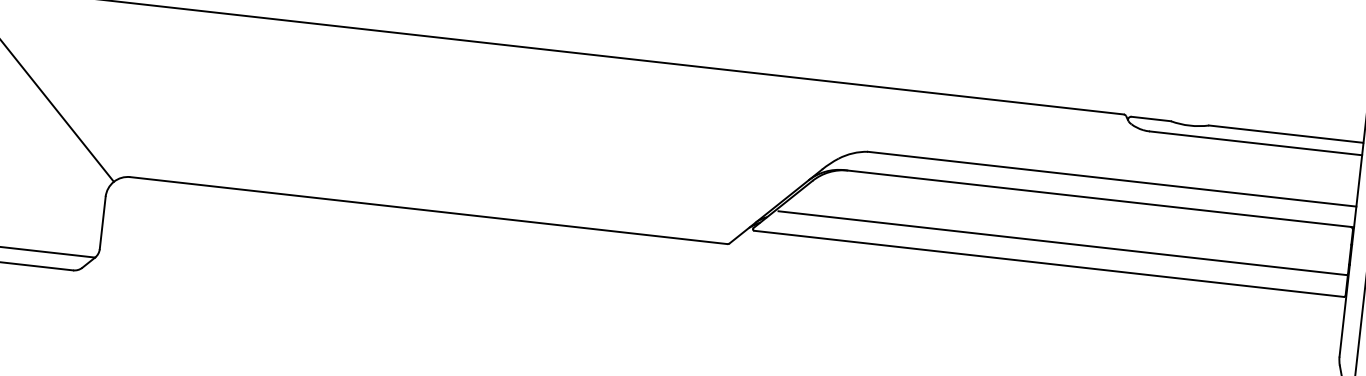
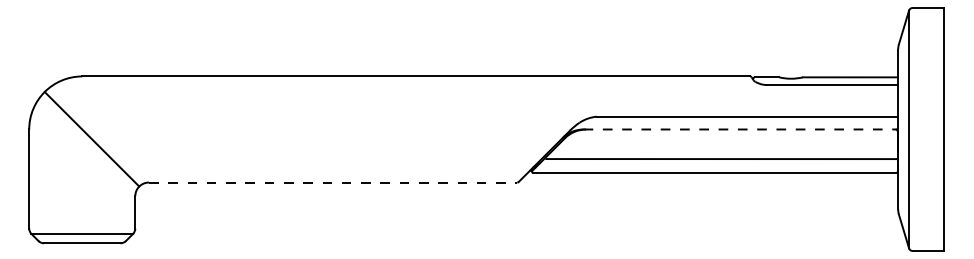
line: (1100, 198) -> (741, 129), solid -> dashed
line: (429, 210) -> (333, 182), solid -> dashed

